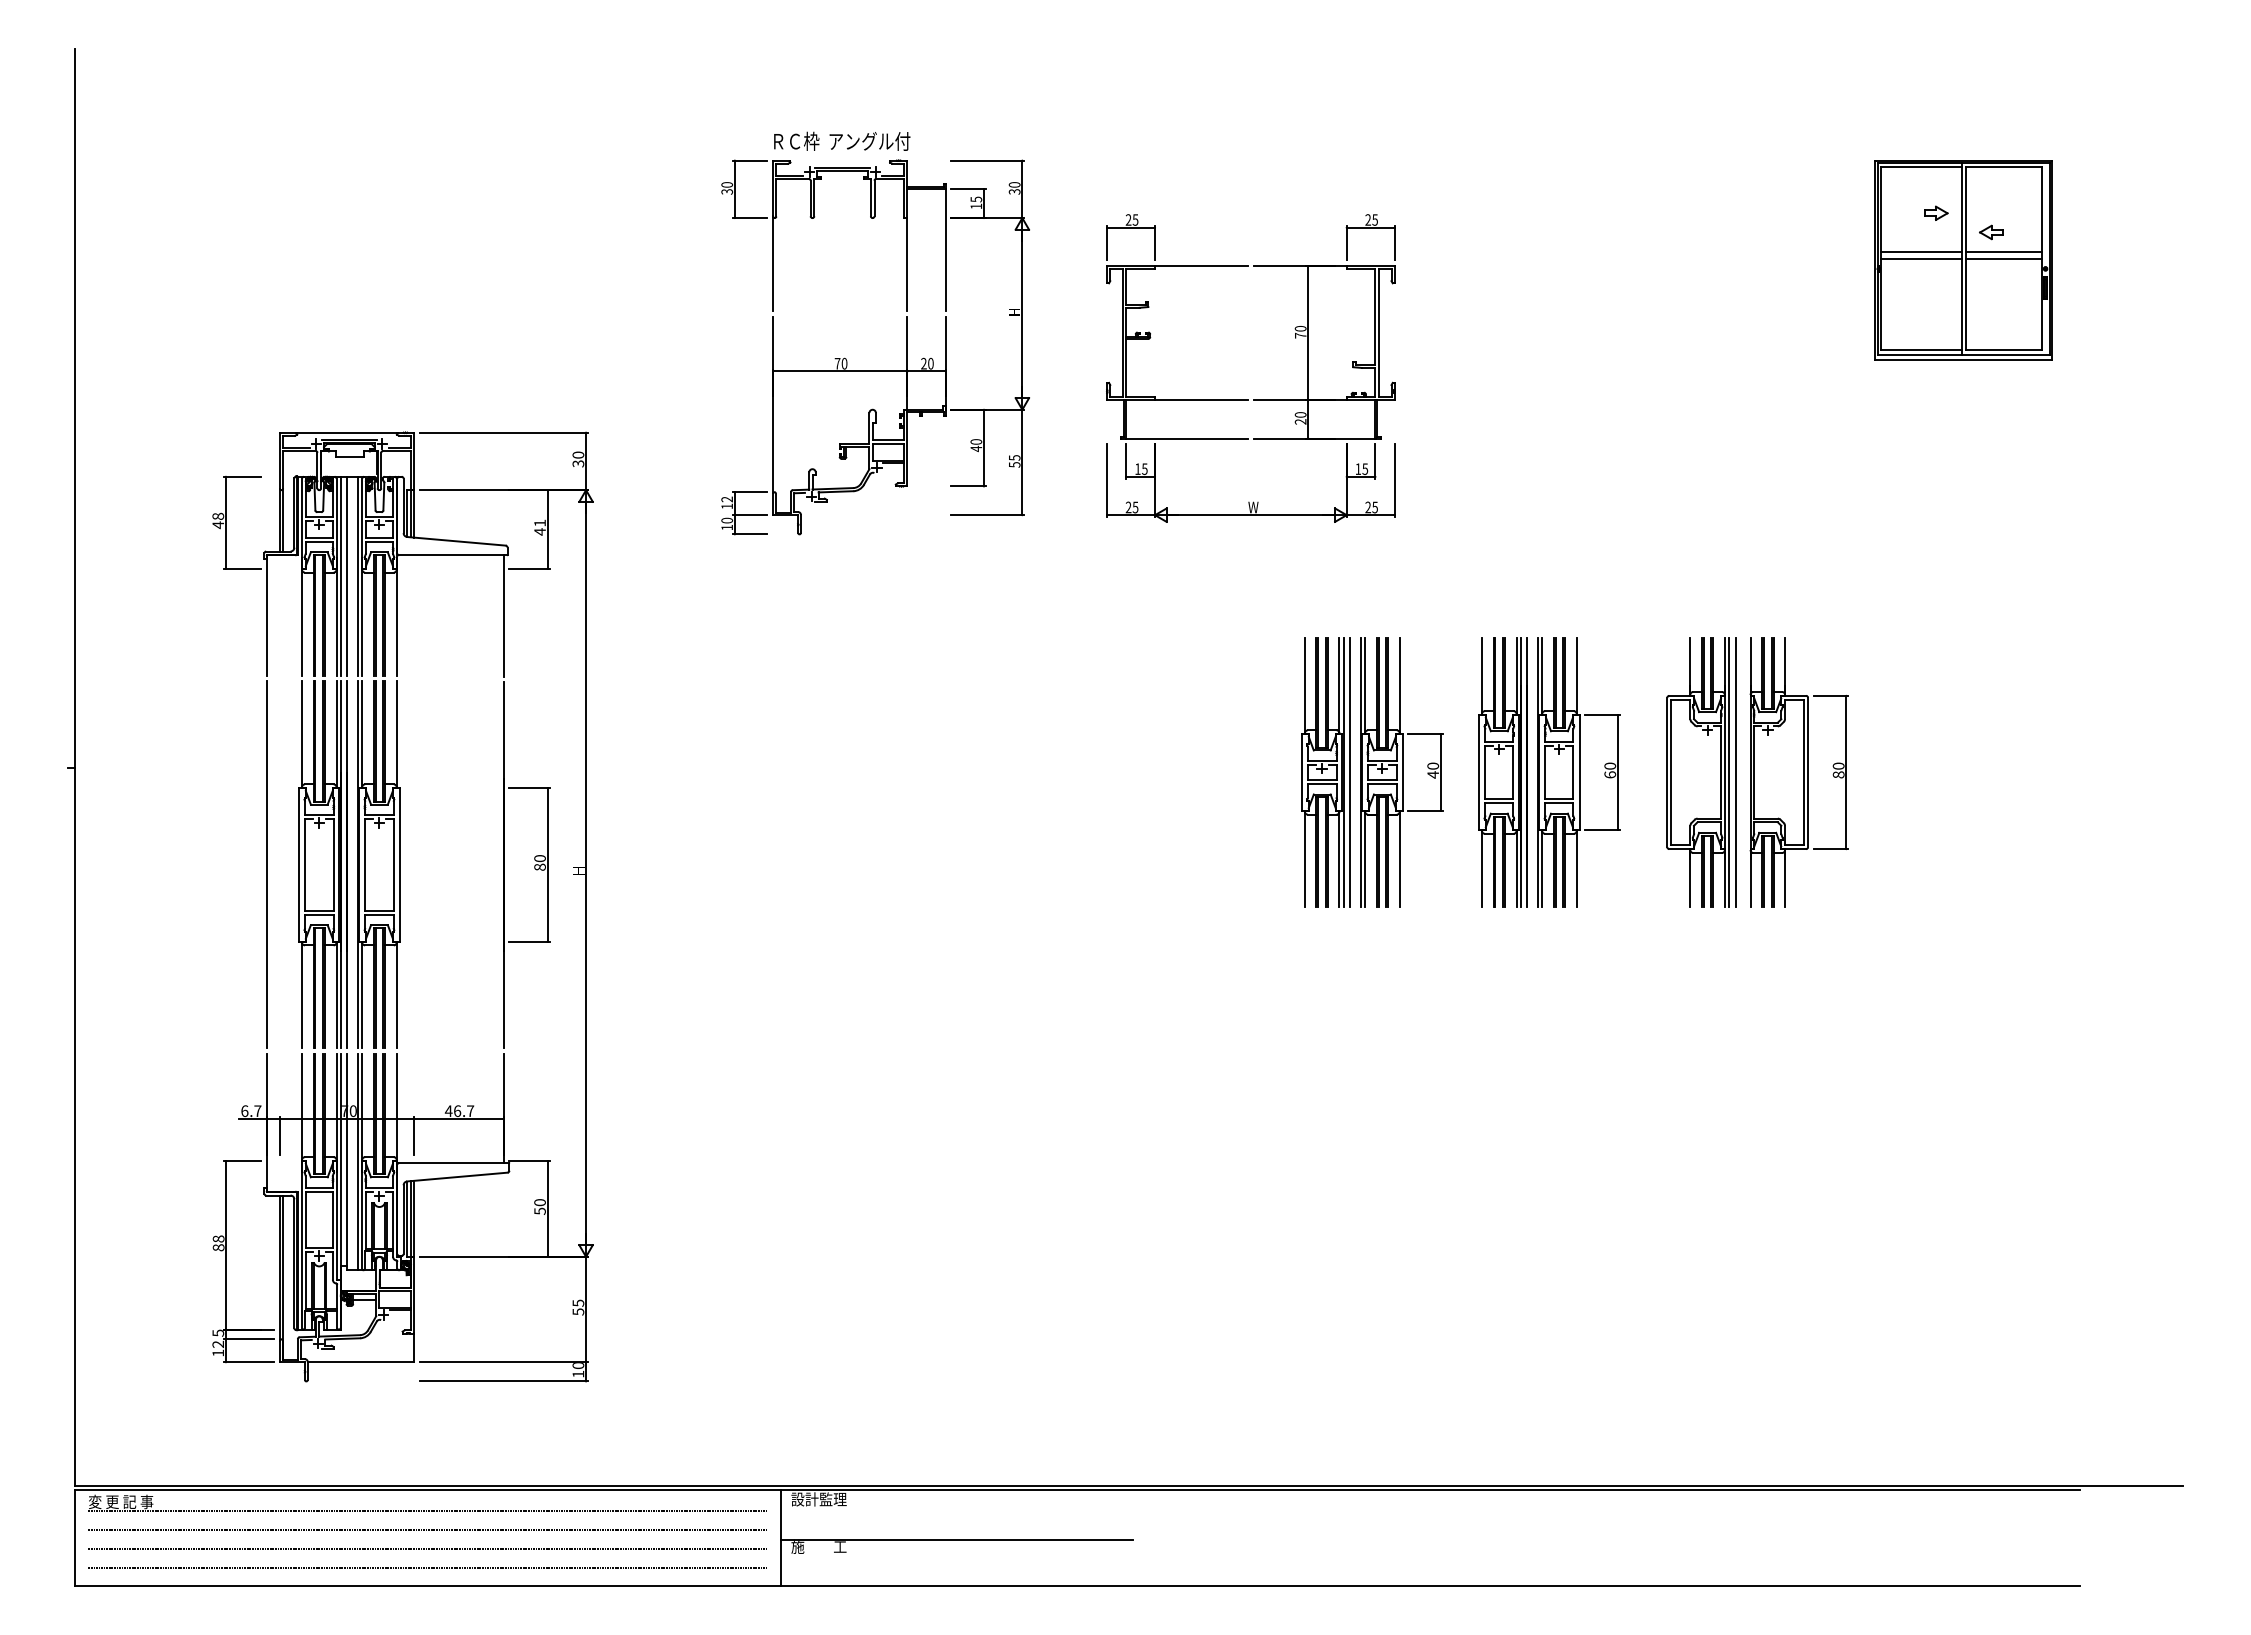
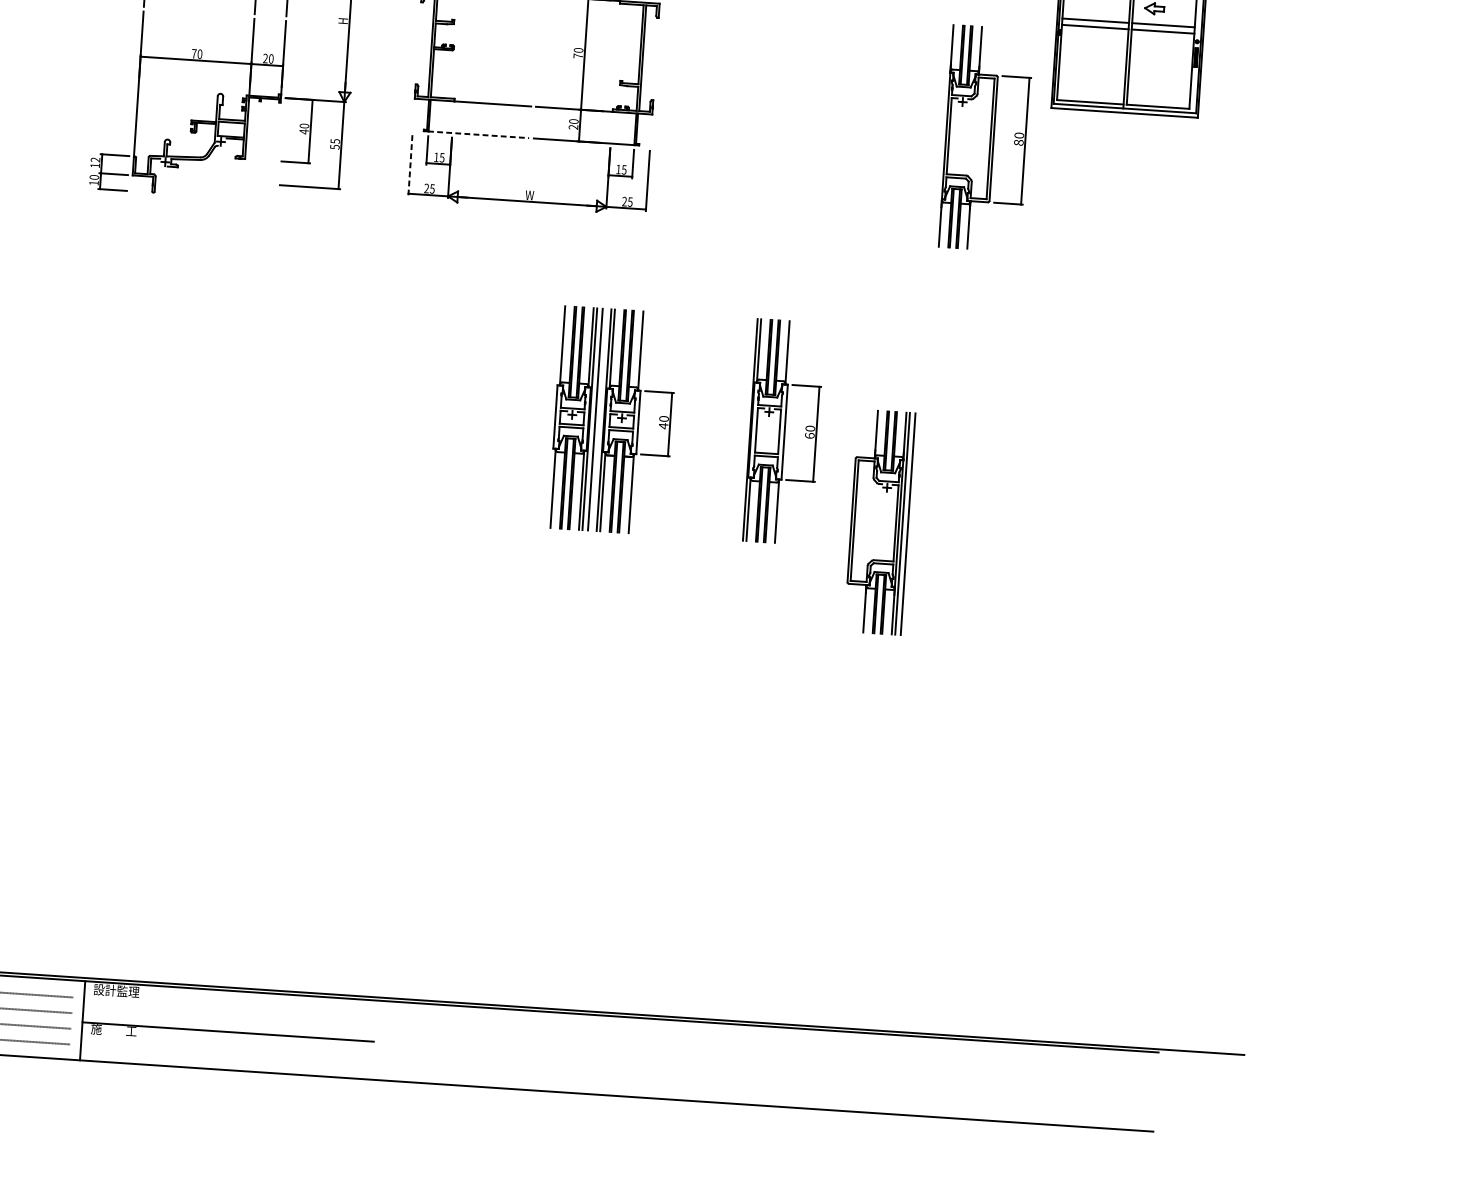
line: (1187, 438) -> (479, 134), solid -> dashed
line: (1107, 481) -> (410, 165), solid -> dashed
part: (1502, 772) -> (720, 427), removed
part: (1701, 772) -> (879, 522), moved
part: (1798, 772) -> (985, 138), moved

